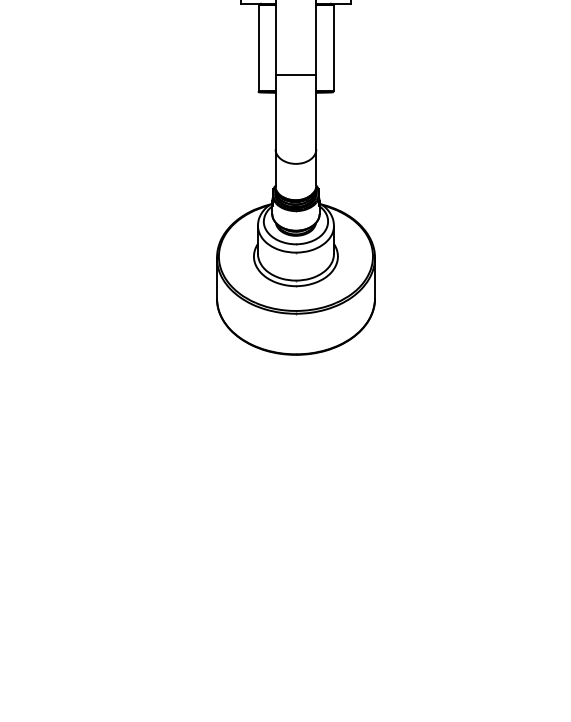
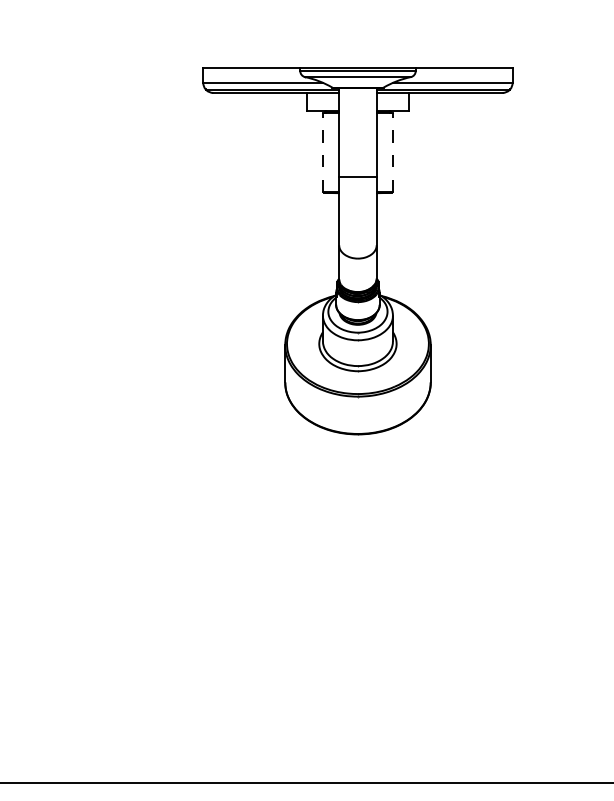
line: (258, 48) -> (323, 152), solid -> dashed
line: (333, 48) -> (392, 152), solid -> dashed

